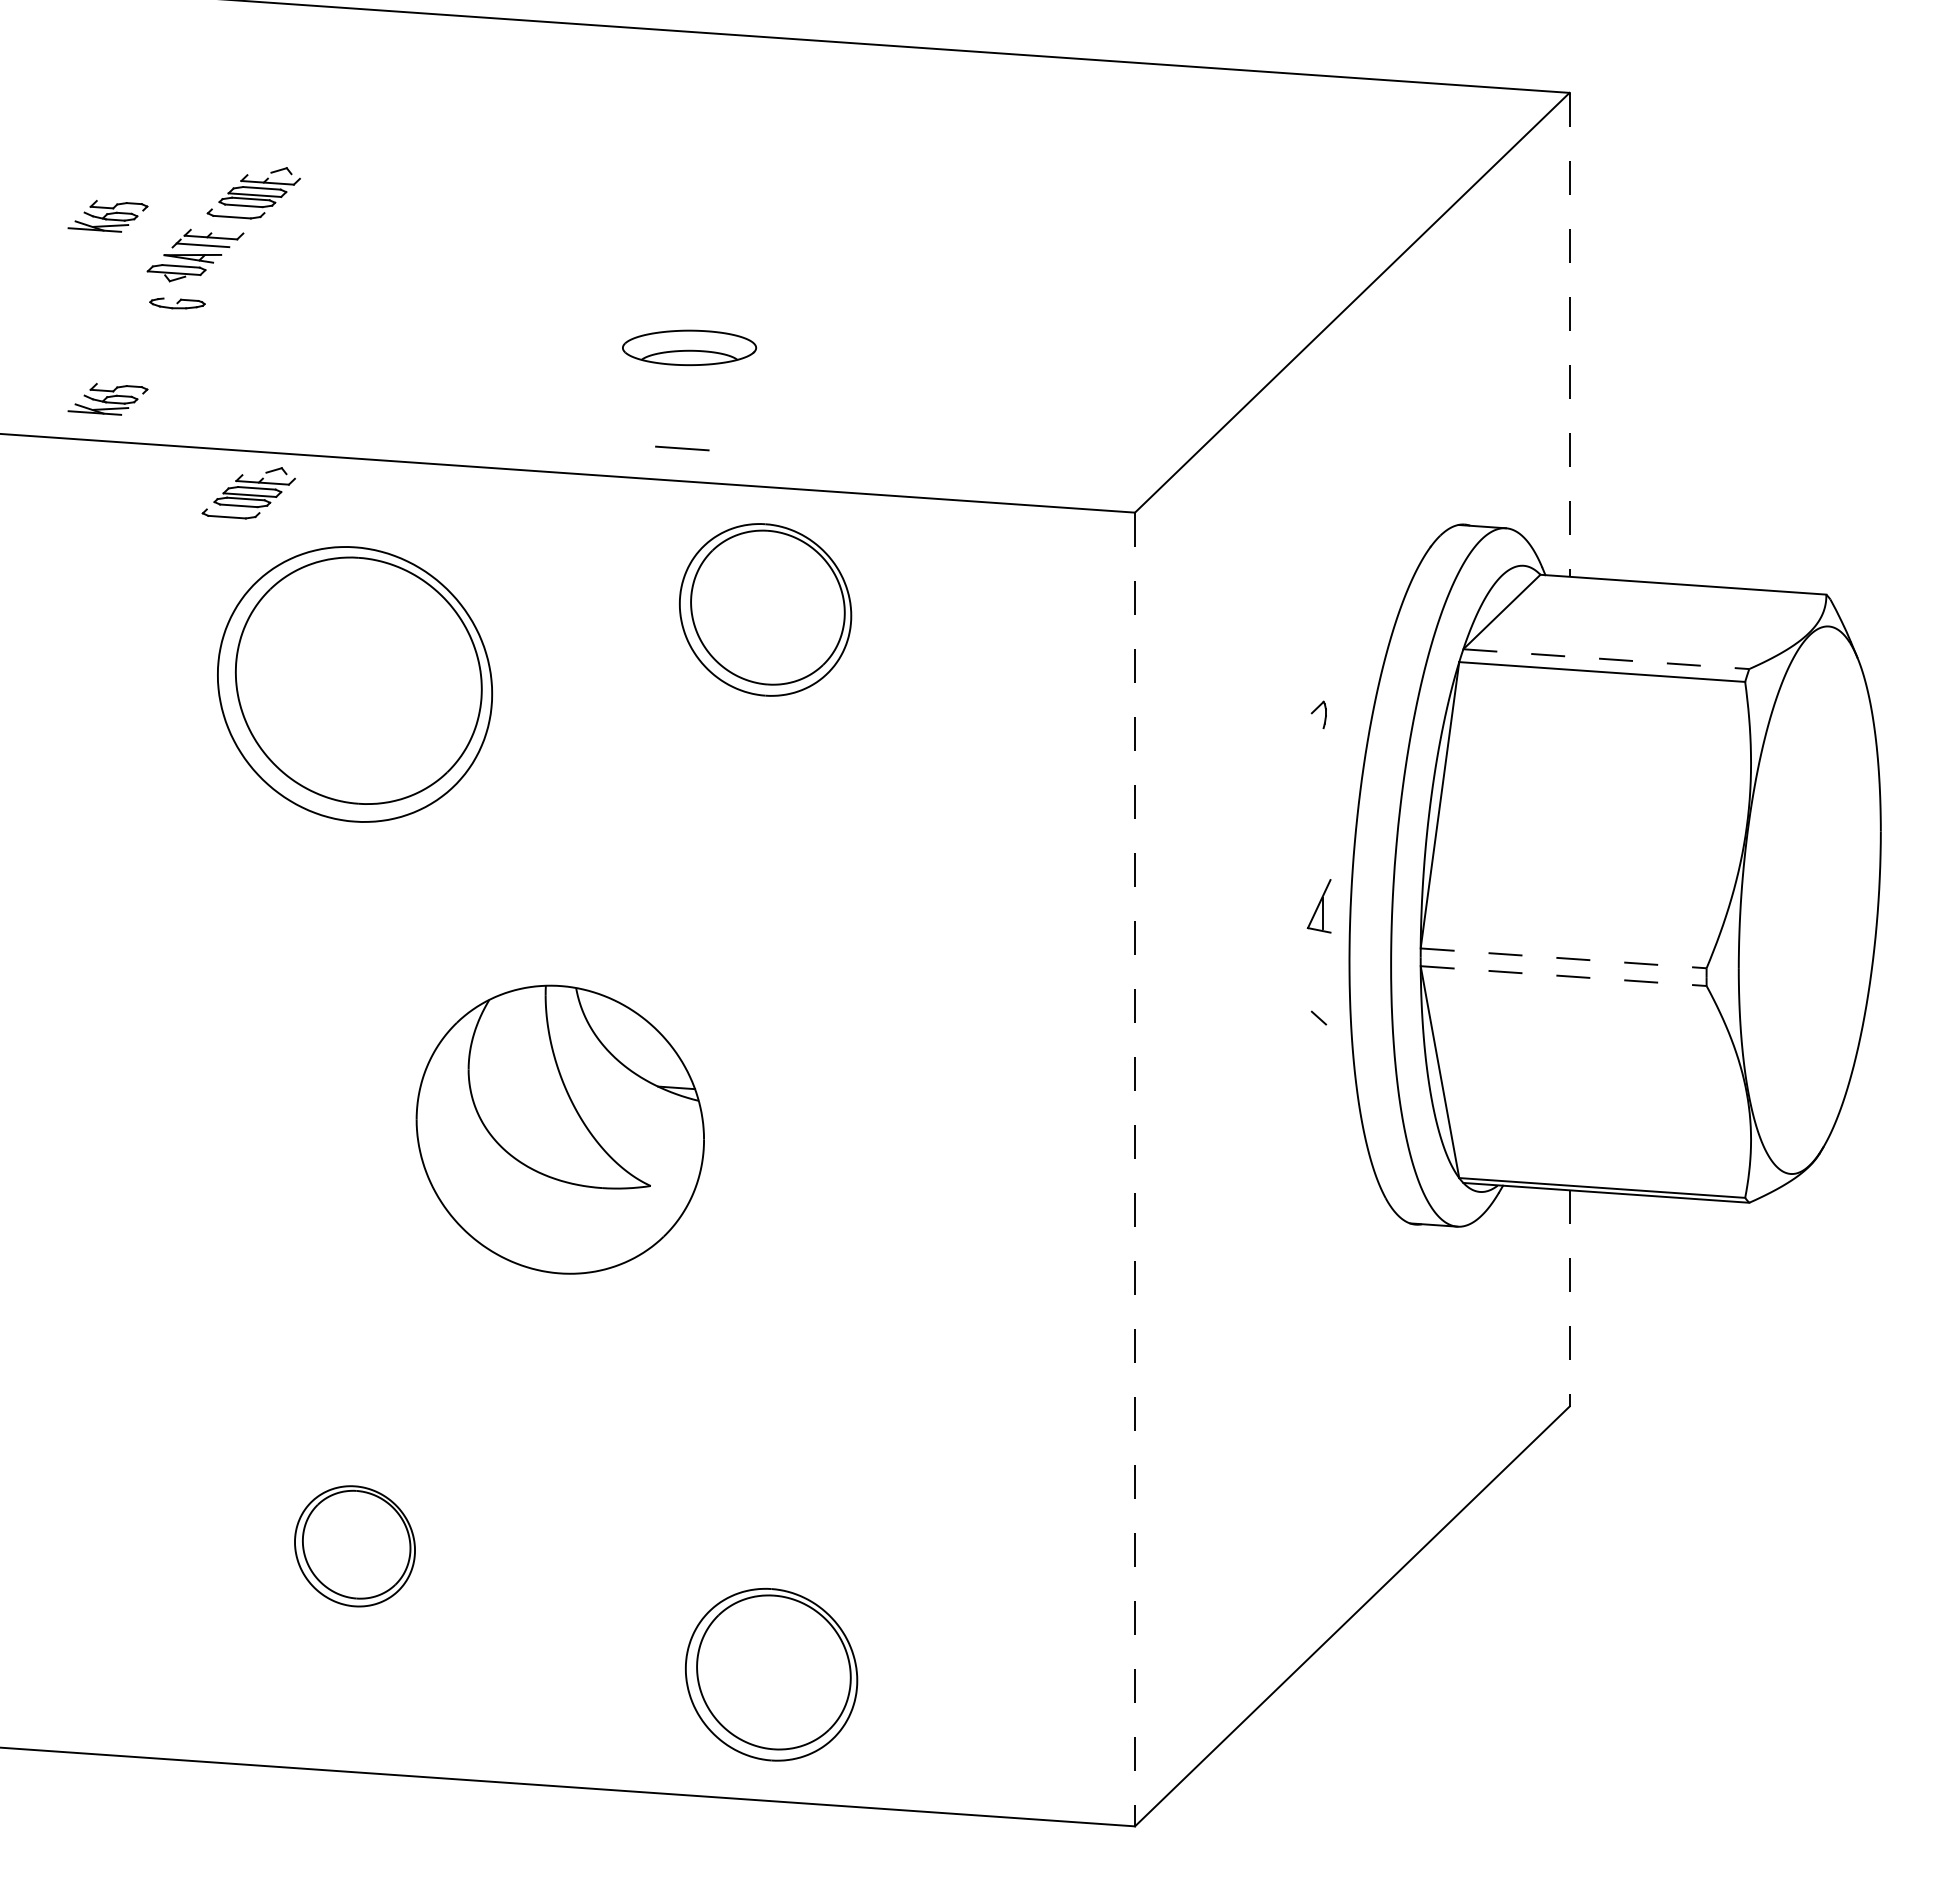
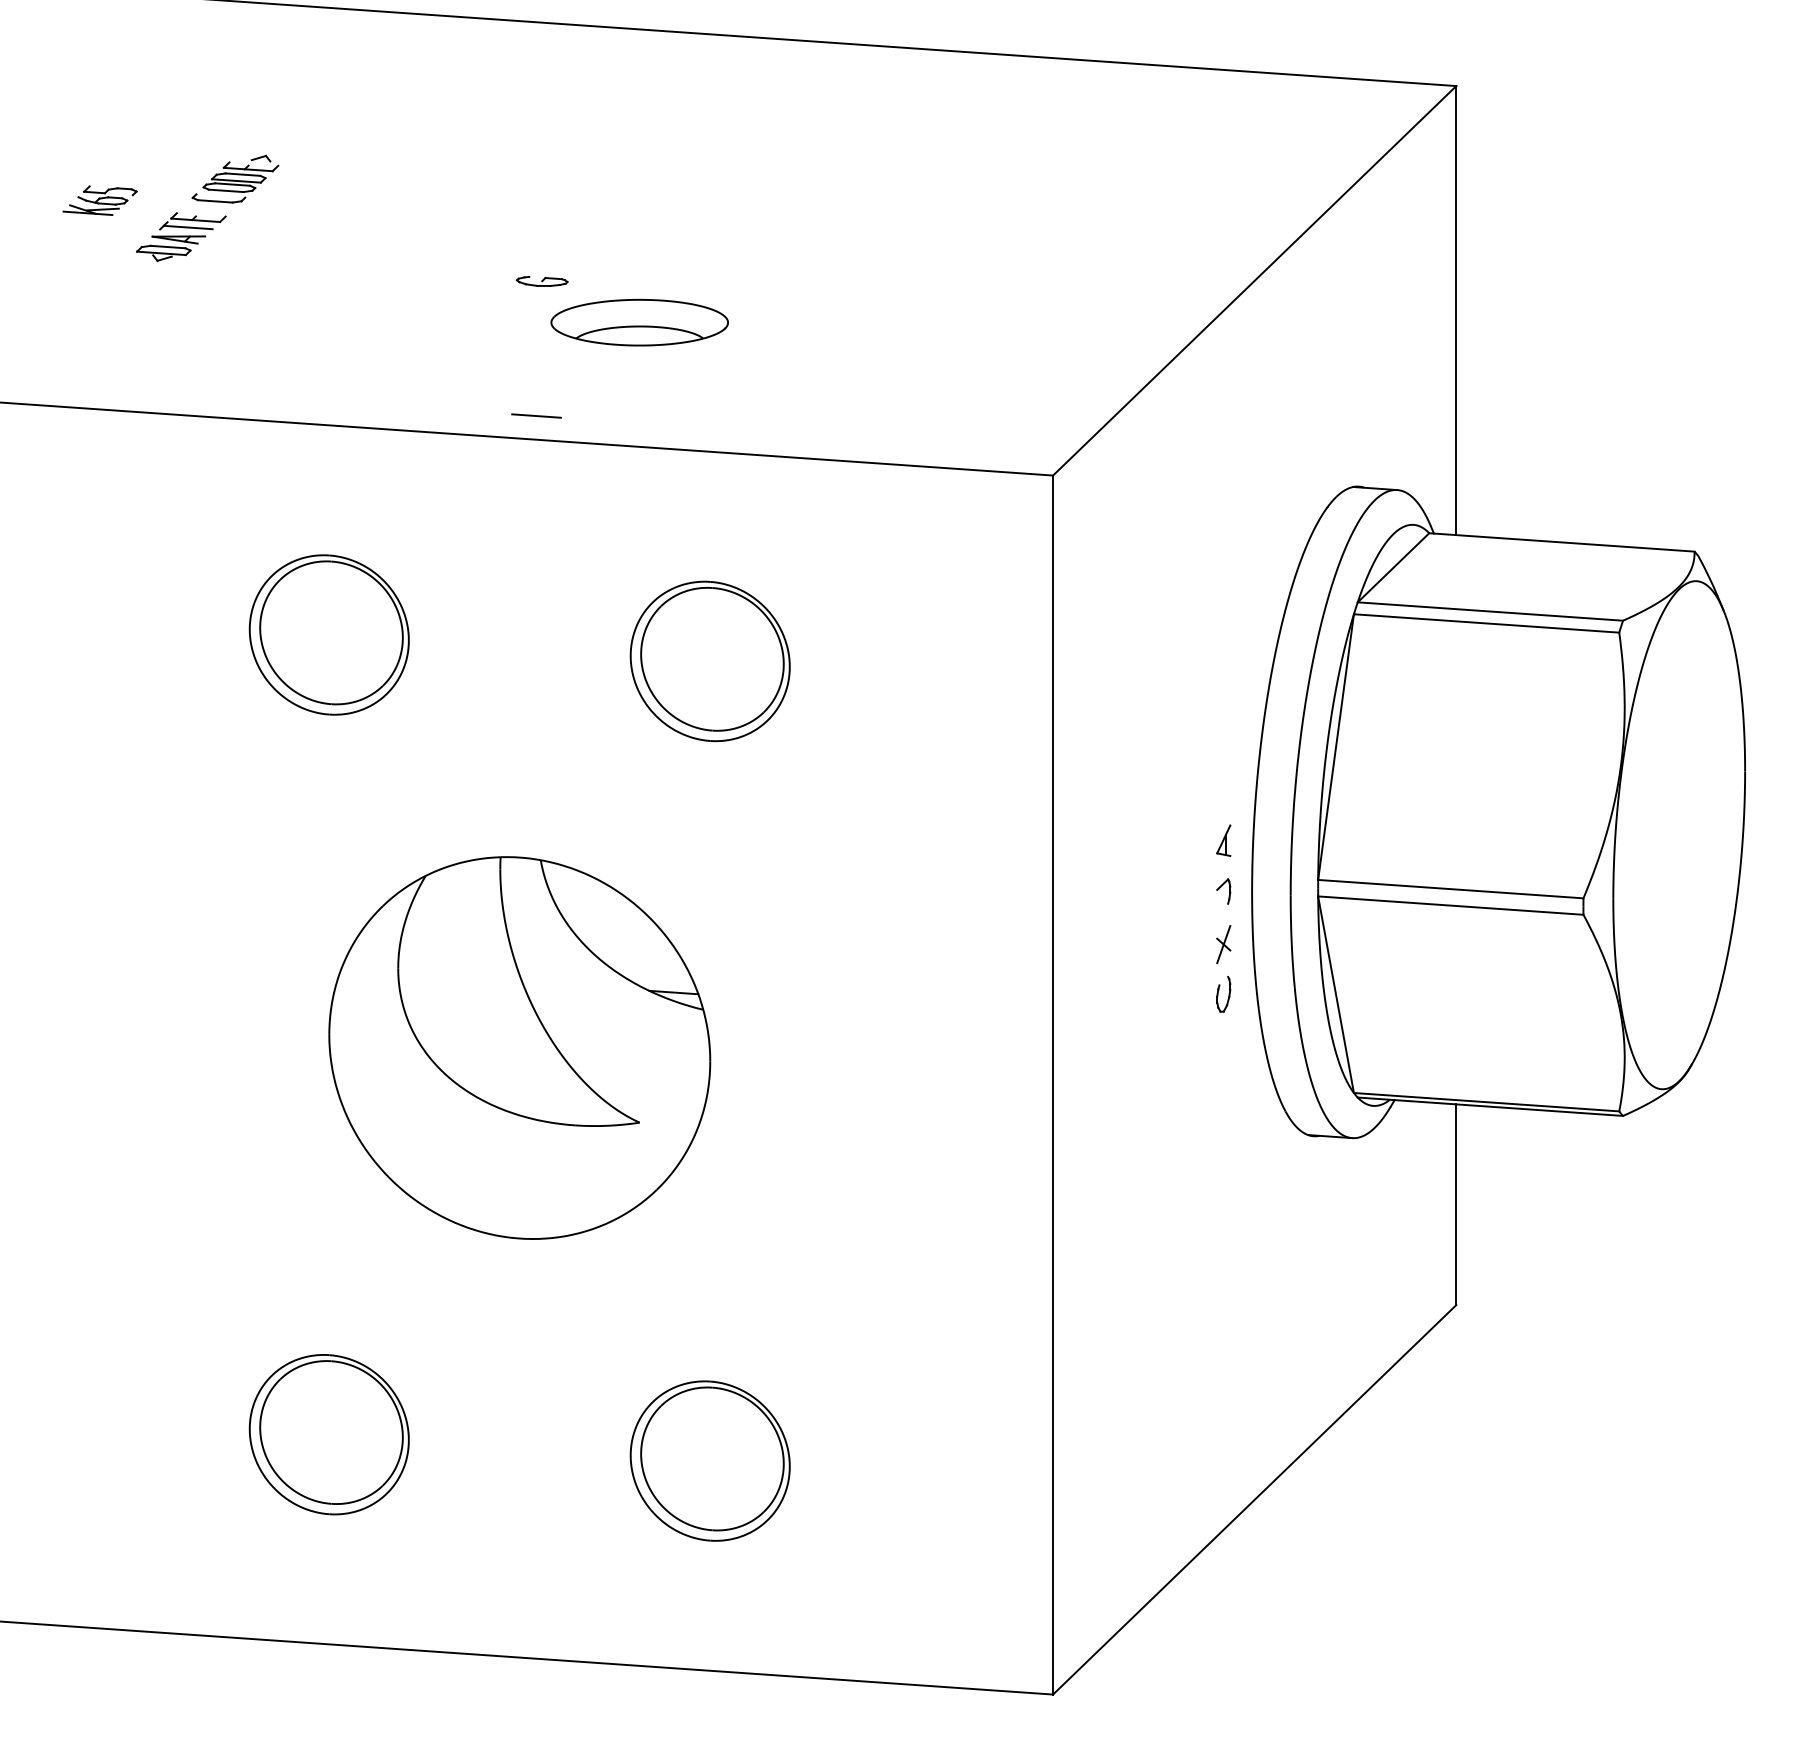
part: (177, 303) -> (542, 281), moved
line: (1569, 334) -> (1456, 310), dashed -> solid
part: (689, 347) -> (639, 322), size x1.43
part: (107, 399) -> (99, 370), removed
line: (682, 448) -> (536, 416), moved
part: (248, 493) -> (230, 457), removed
part: (765, 609) -> (710, 661), moved
line: (1606, 659) -> (1490, 611), dashed -> solid
part: (354, 684) -> (328, 635), size x0.62
part: (1318, 714) -> (1223, 891), moved
part: (1318, 905) -> (1223, 840), size x0.62
line: (1564, 958) -> (1451, 889), dashed -> solid
line: (1564, 976) -> (1451, 905), dashed -> solid
line: (1318, 1018) -> (1223, 944), added
part: (1318, 1071) -> (1223, 994), added
part: (560, 1129) -> (519, 1047), size x1.43
line: (1135, 1169) -> (1053, 1085), dashed -> solid
line: (1569, 1298) -> (1456, 1204), dashed -> solid
part: (354, 1546) -> (328, 1434), size x1.43
part: (771, 1674) -> (710, 1460), moved

